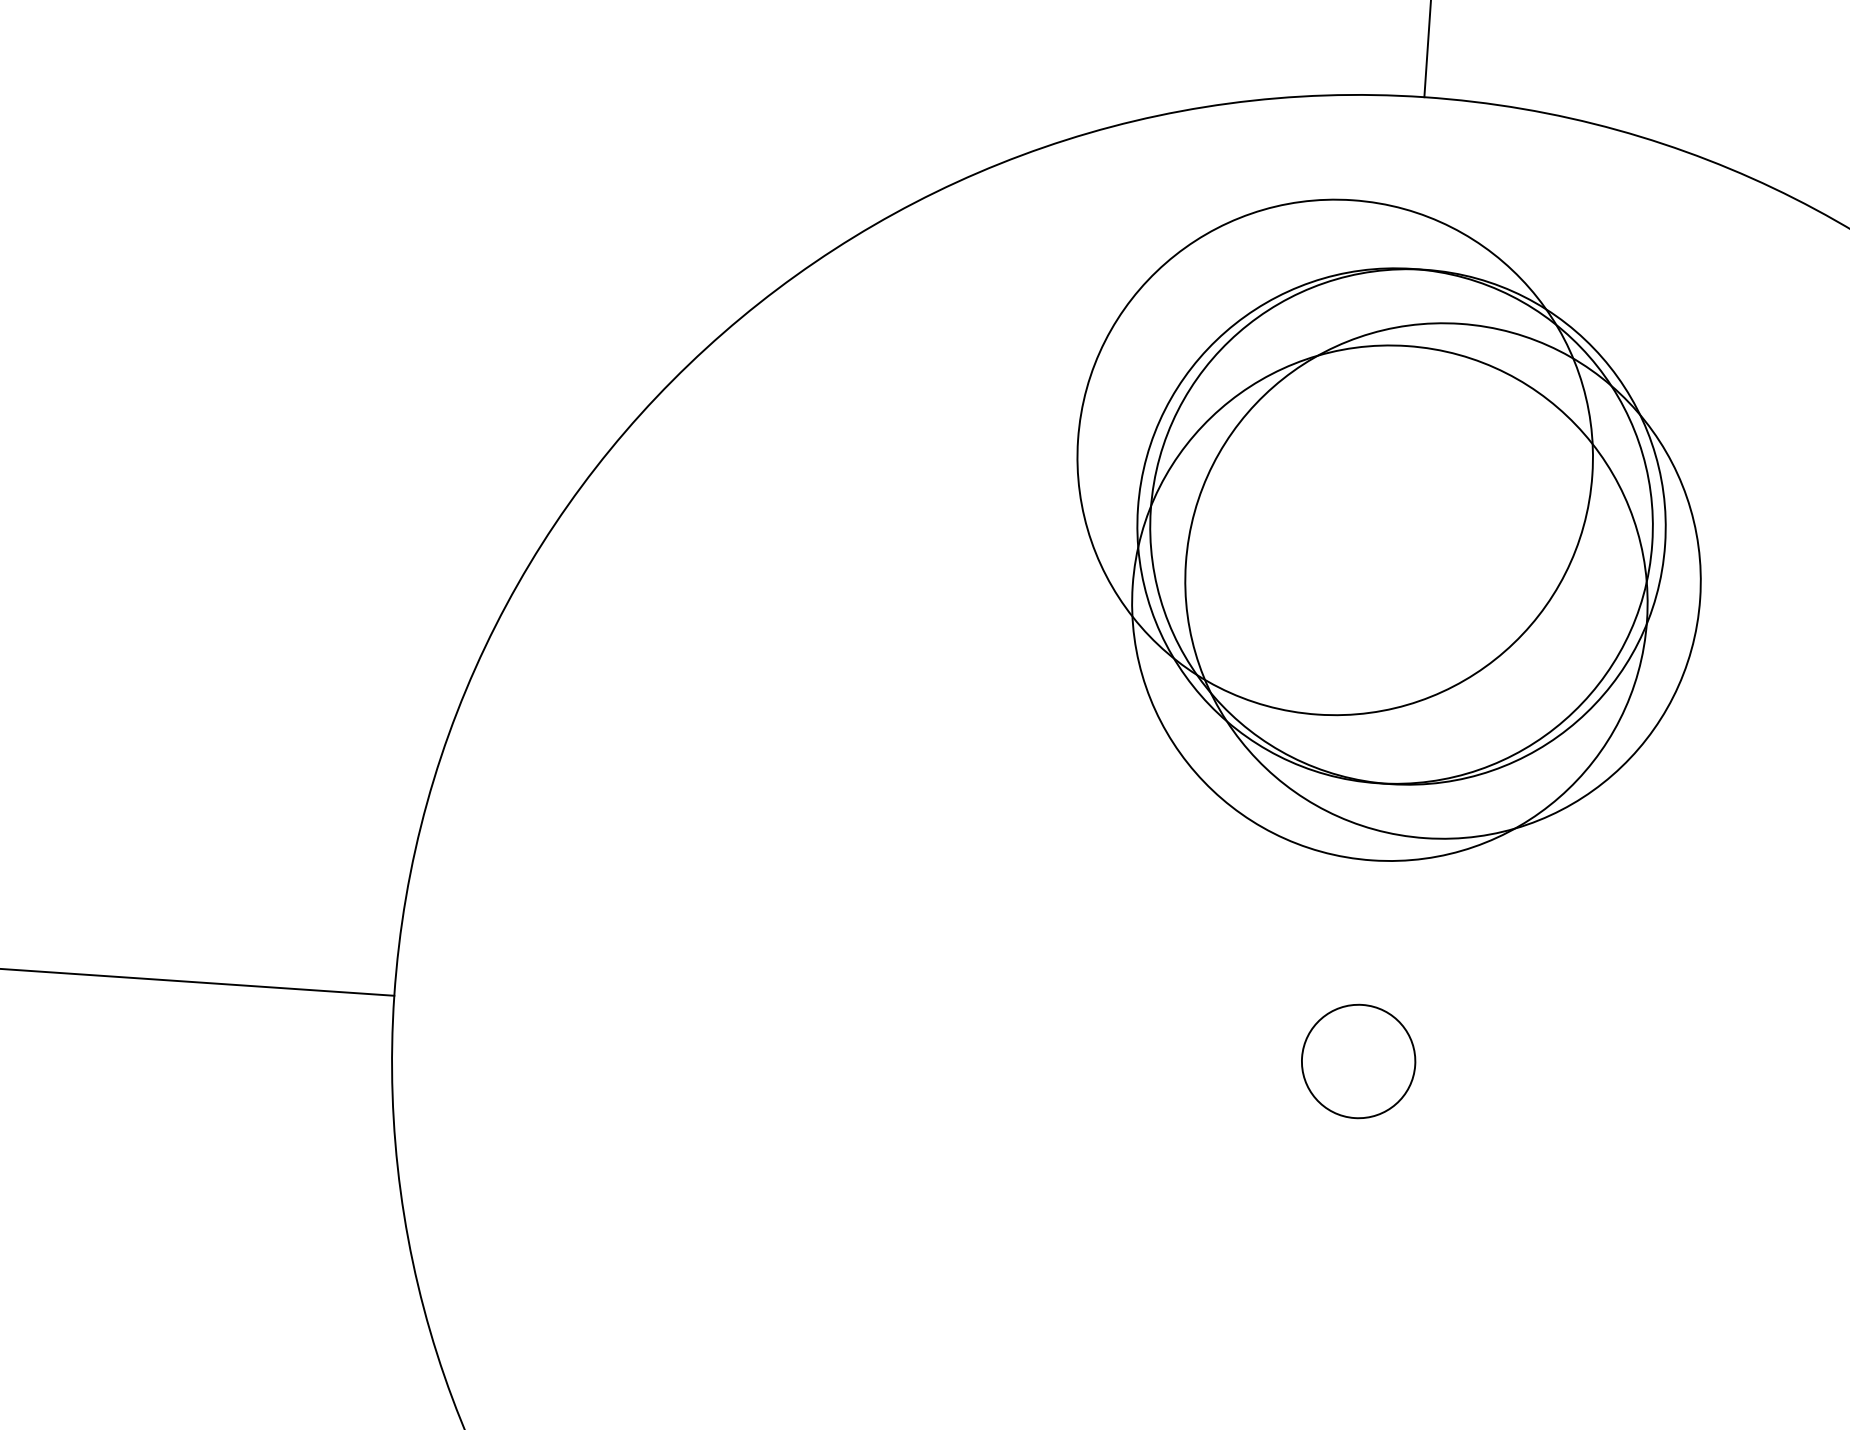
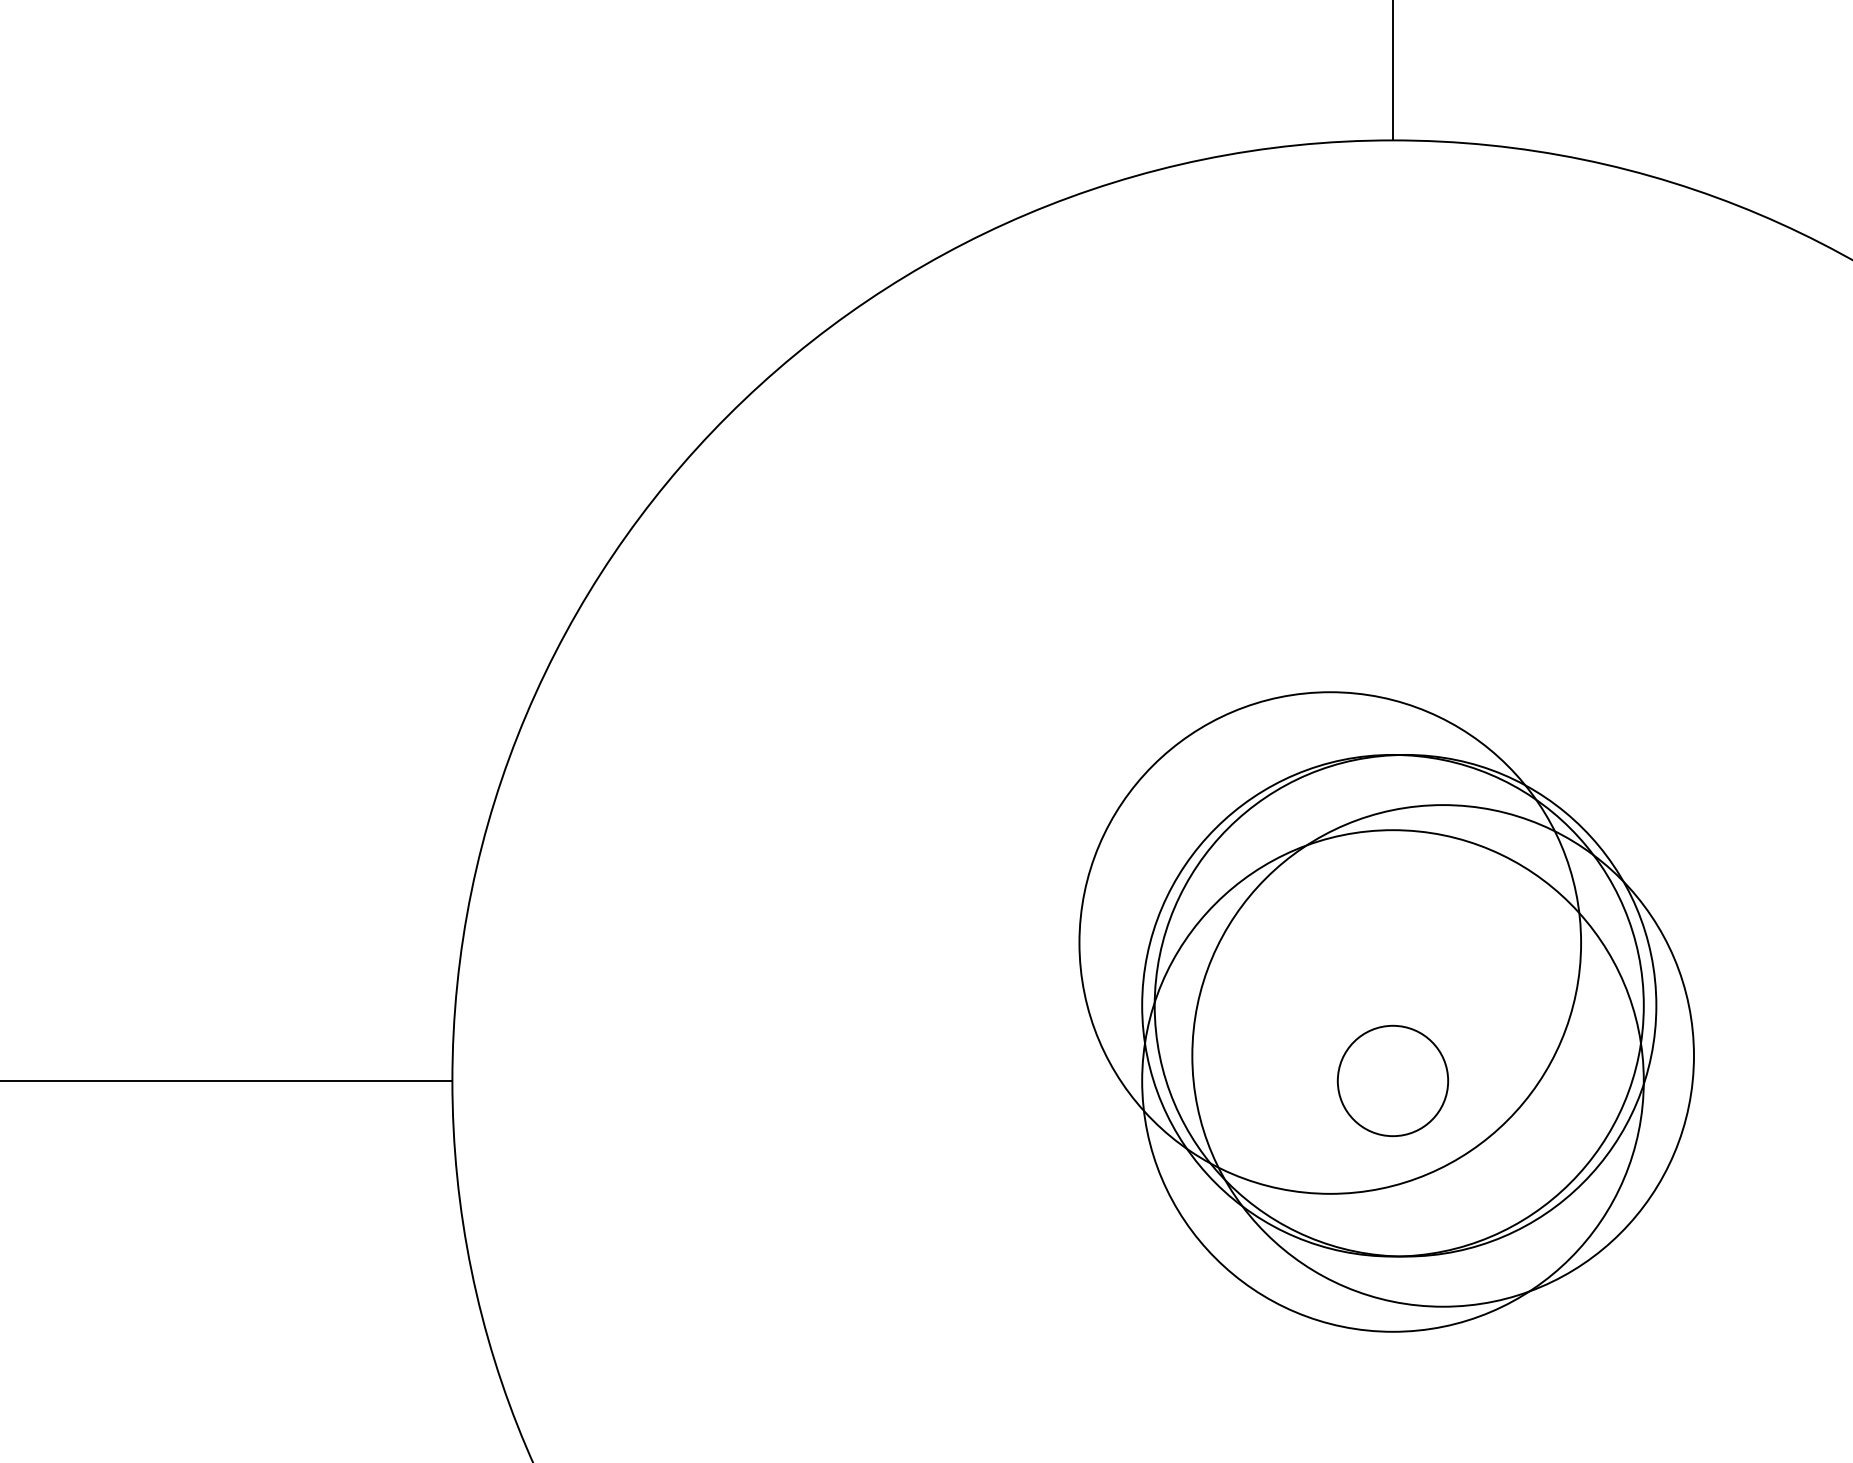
part: (1388, 531) -> (1386, 1011), moved

